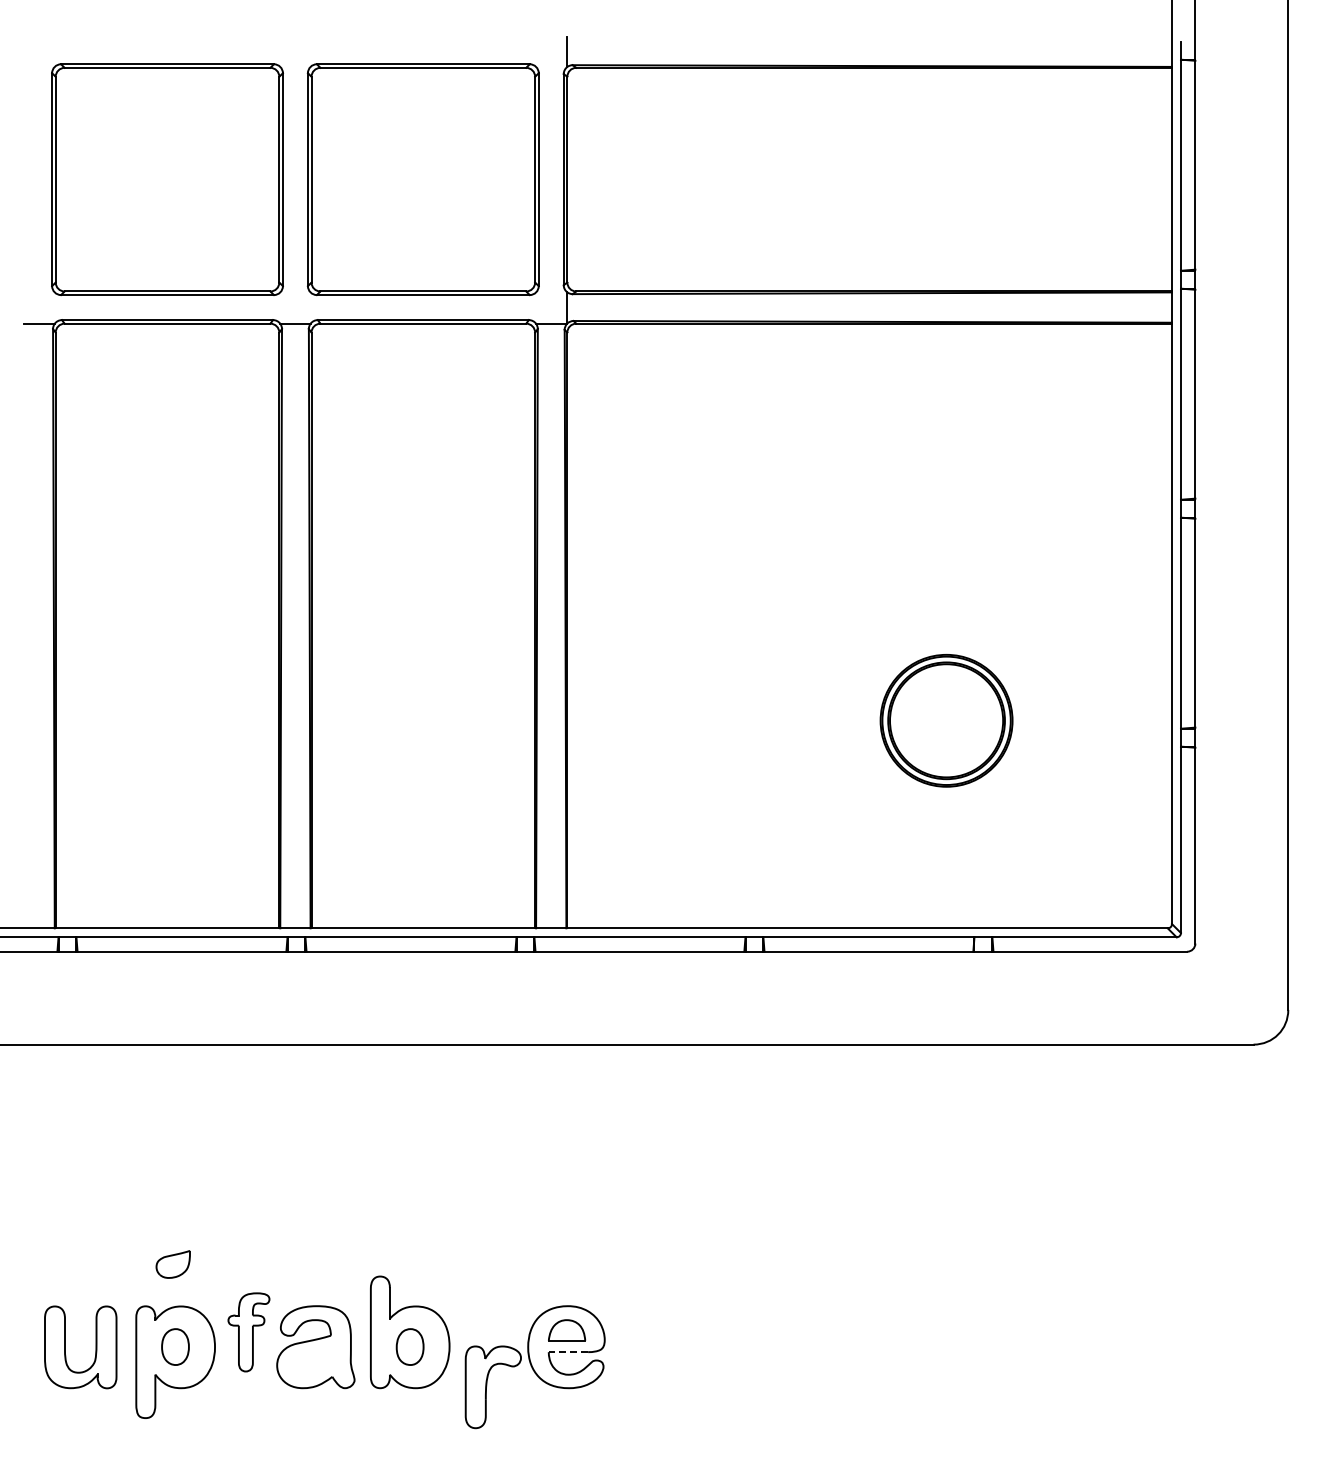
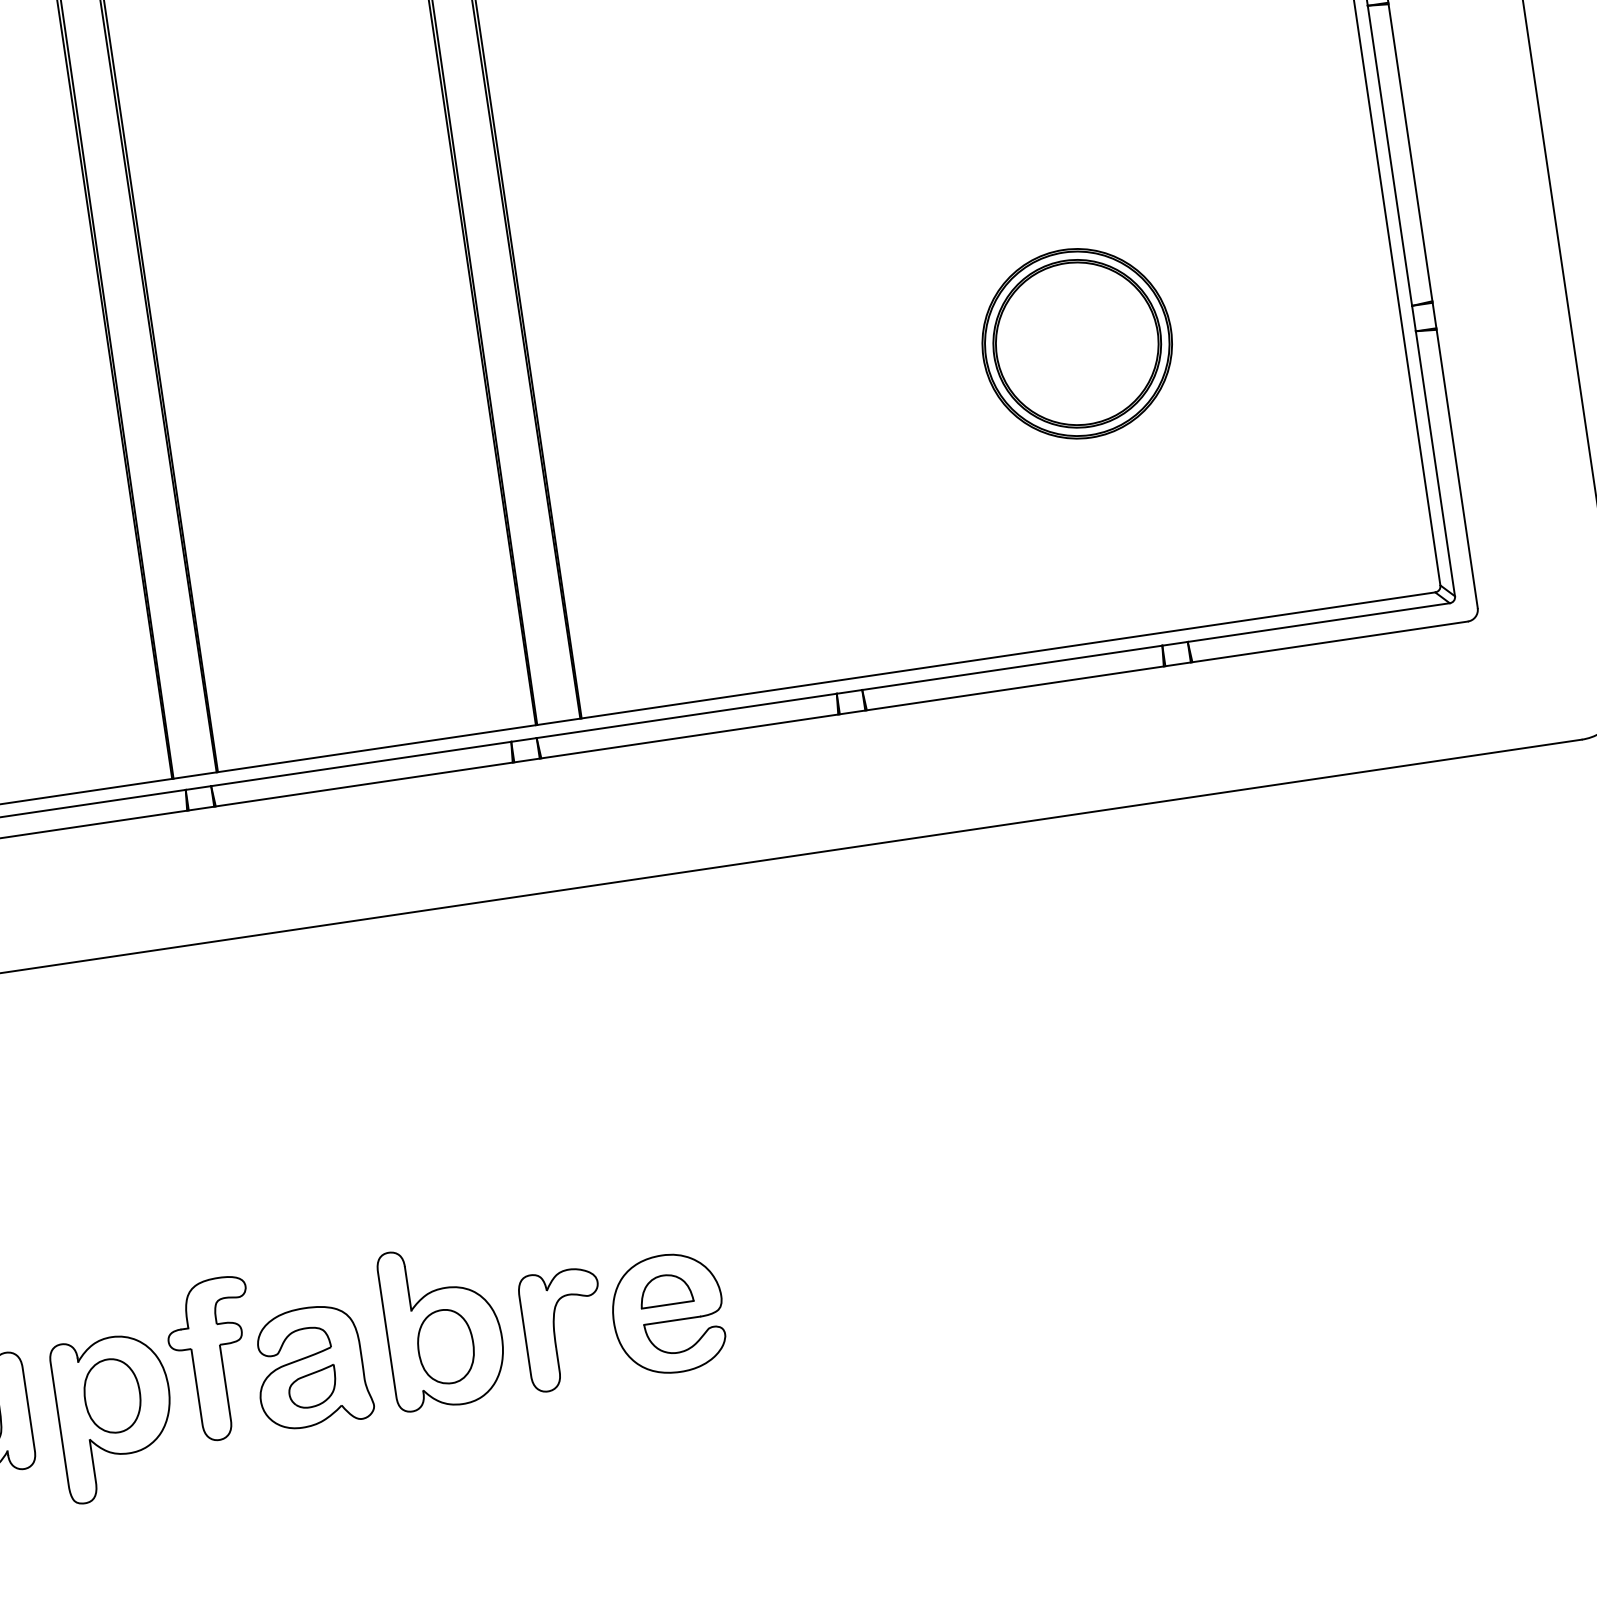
part: (172, 1264) -> (311, 1387), moved
part: (248, 1332) -> (213, 1359), size x1.43
part: (175, 1346) -> (112, 1395), size x1.43
part: (410, 1346) -> (446, 1345), size x1.43
line: (568, 1352) -> (672, 1321), dashed -> solid
part: (492, 1387) -> (563, 1330), moved

